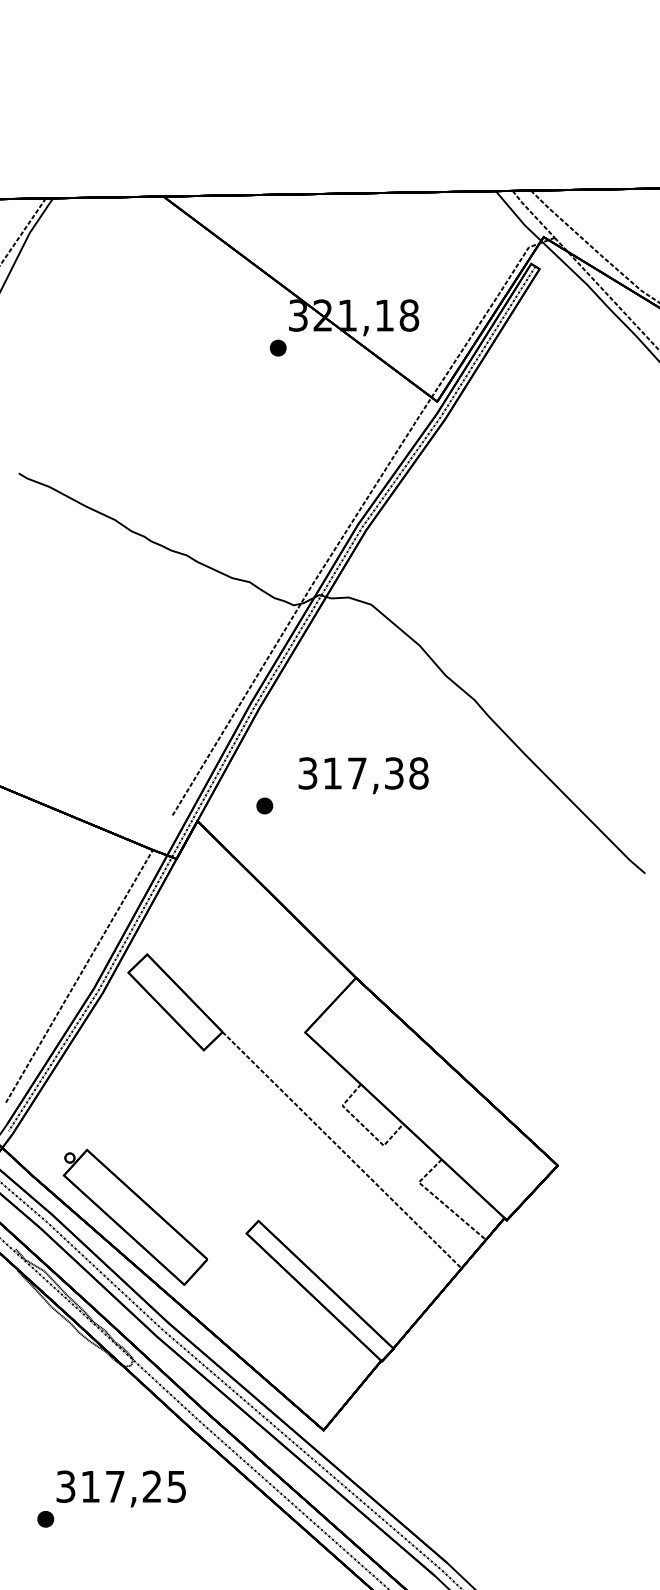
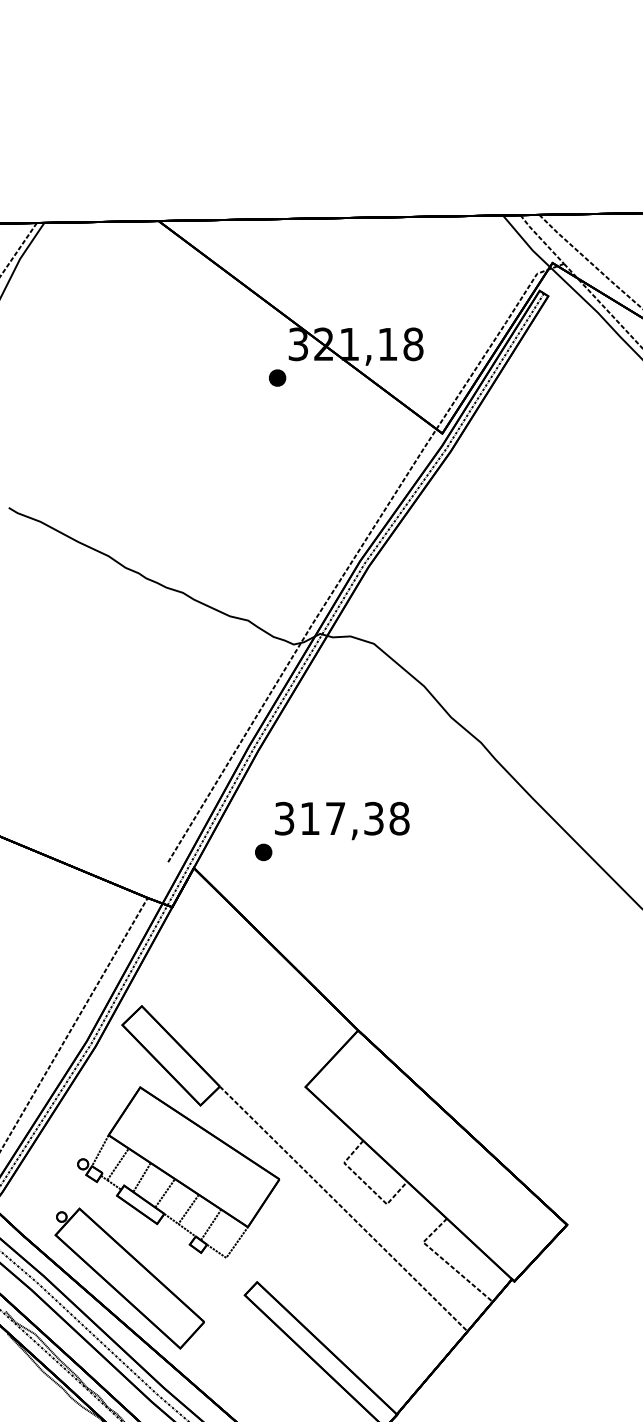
text: (363, 775) -> (342, 820), moved
part: (182, 1114) -> (178, 1171), added

